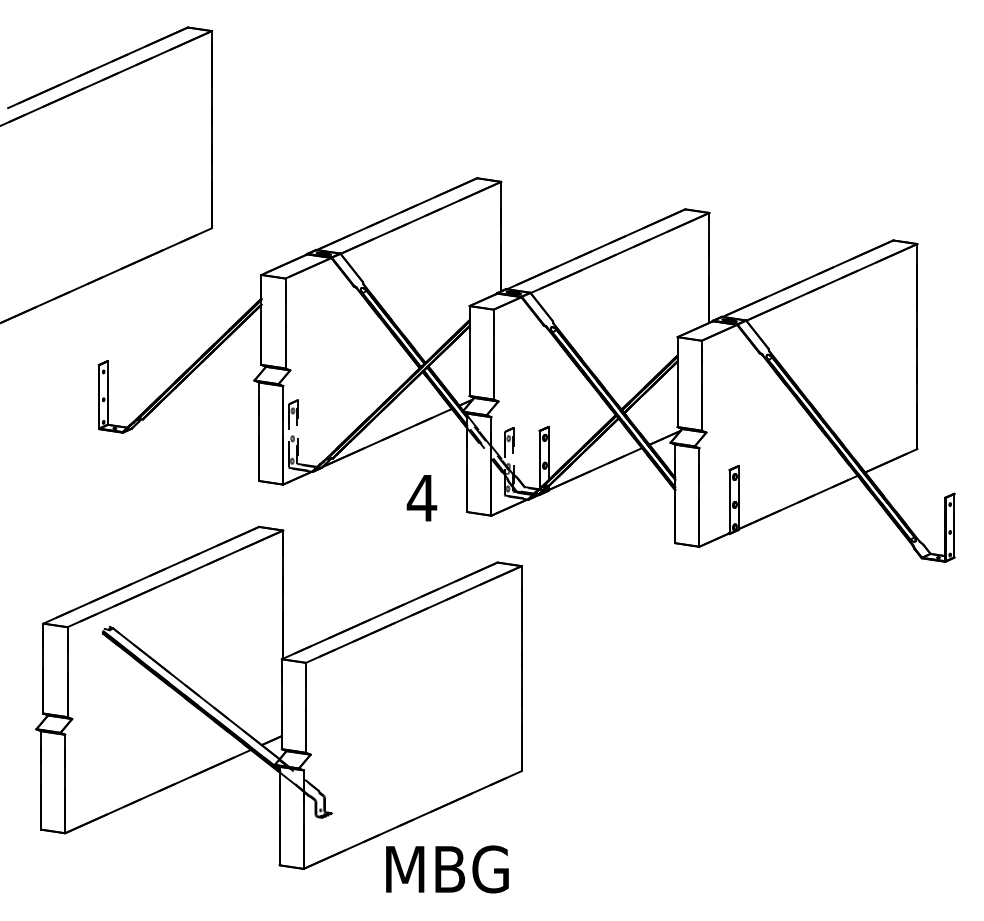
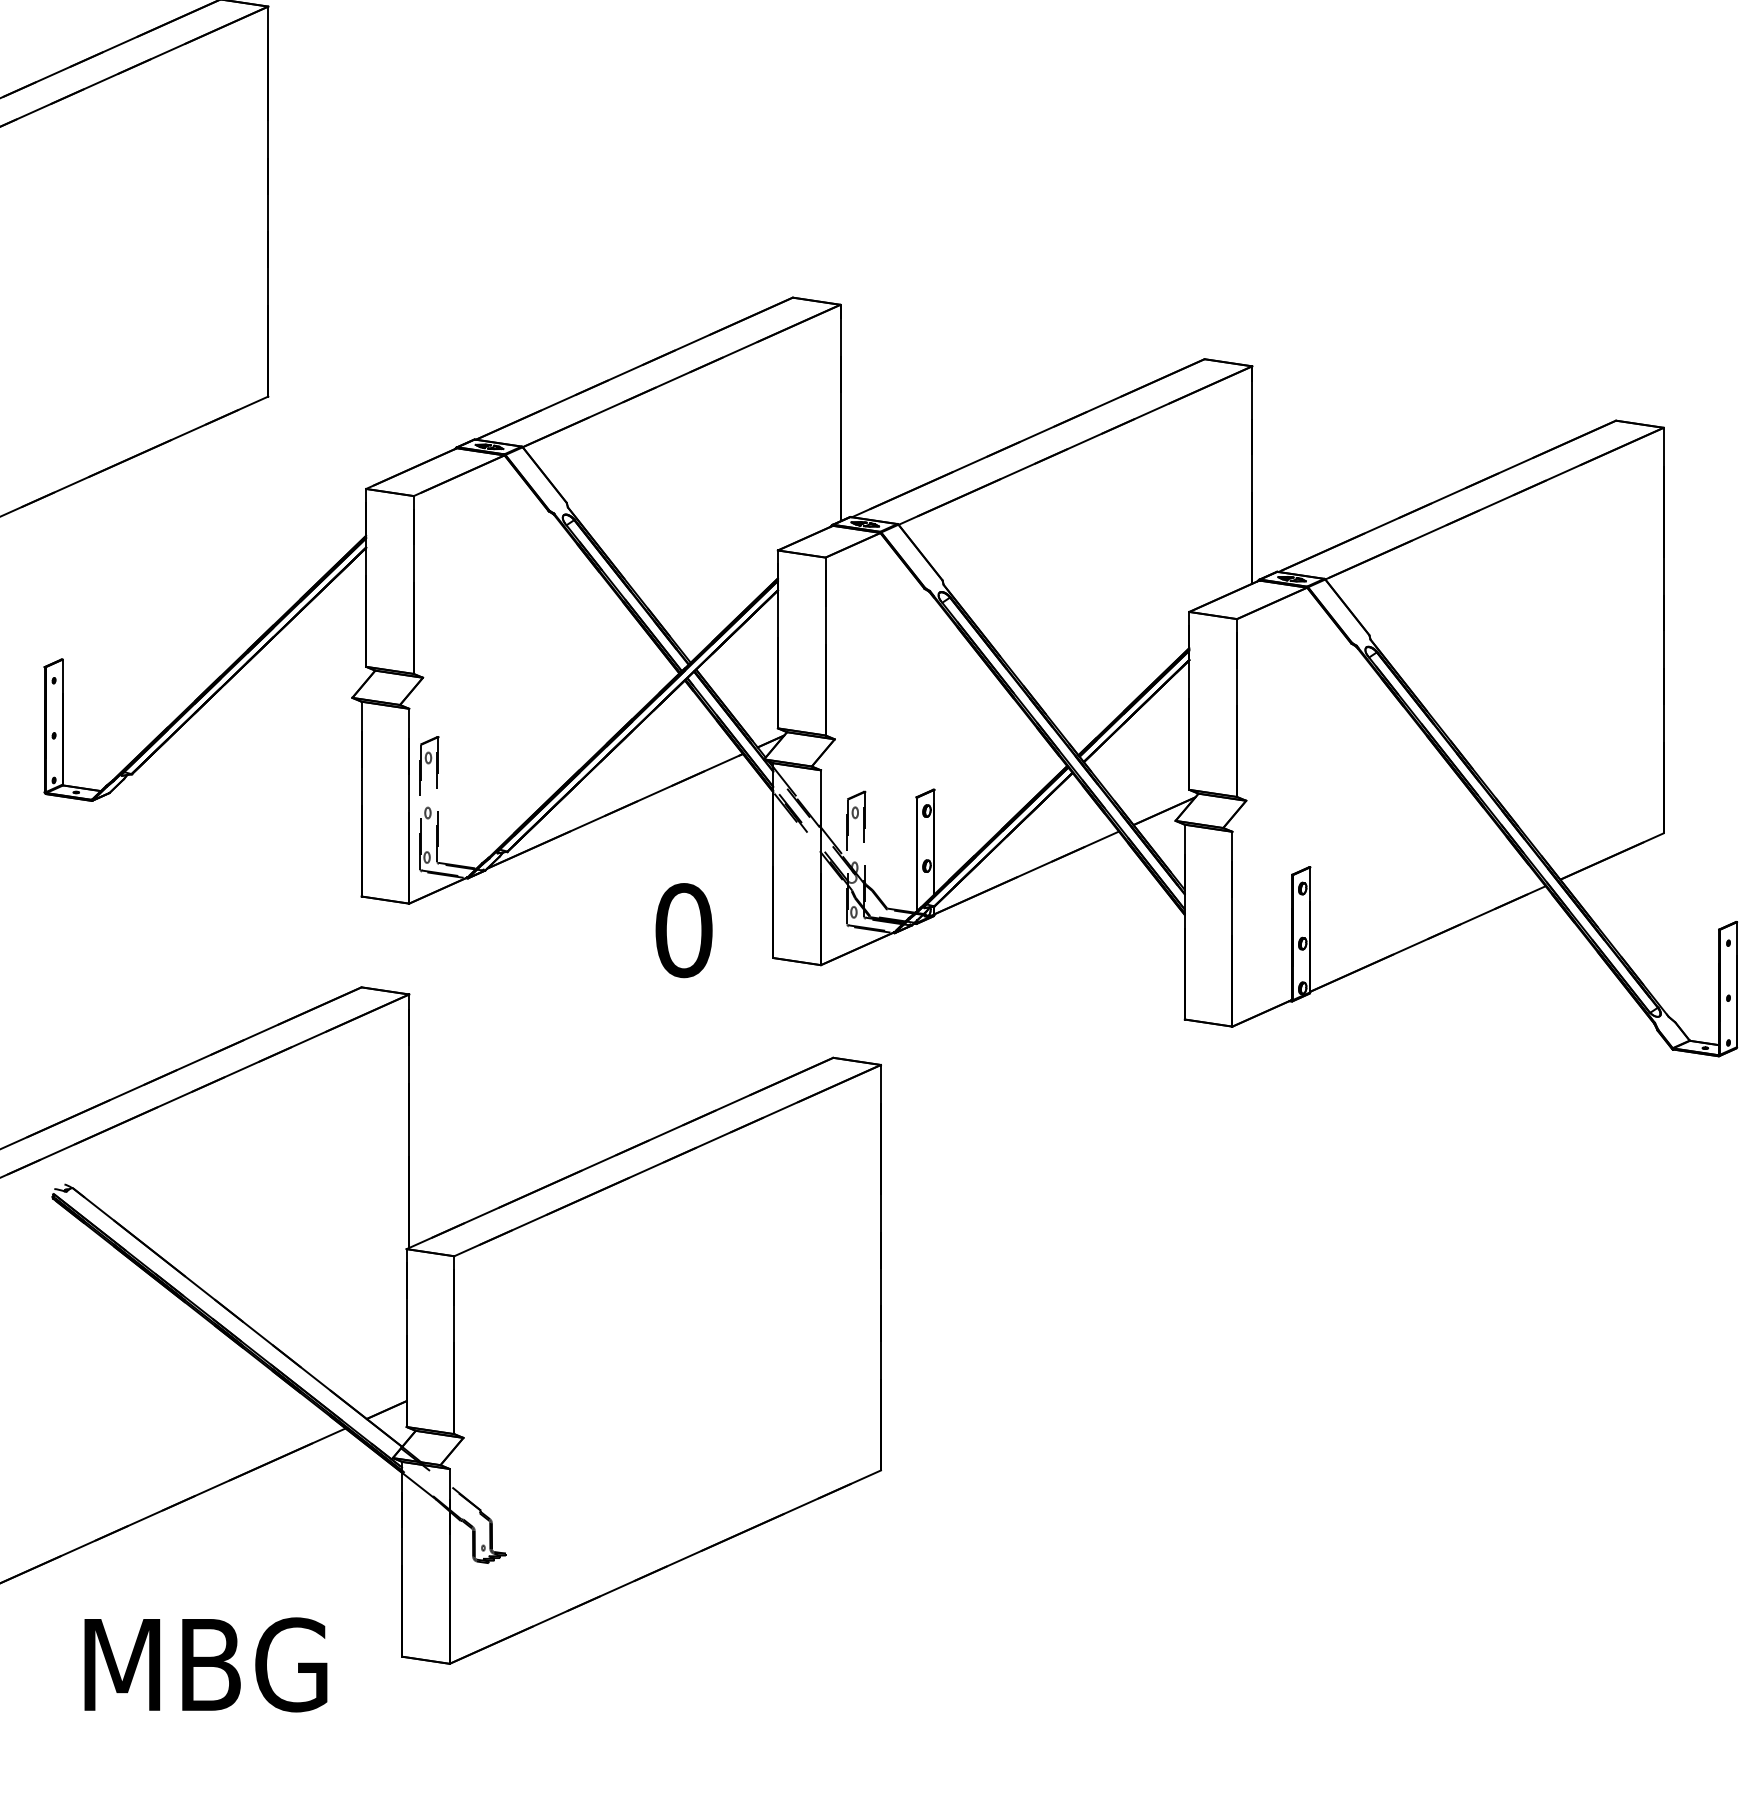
text: (421, 498) -> (682, 931), 4 -> 0
text: (447, 869) -> (206, 1664), moved

